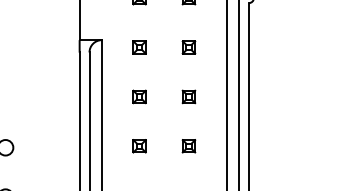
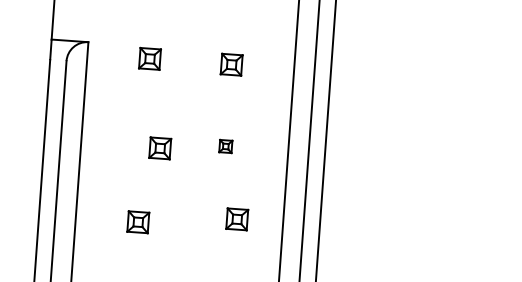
part: (139, 96) -> (160, 147), moved
part: (188, 96) -> (225, 145), size x0.6
part: (188, 146) -> (236, 219), moved

